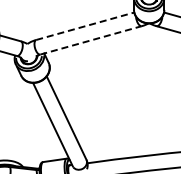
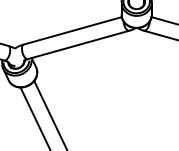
line: (85, 26) -> (72, 31), dashed -> solid
line: (91, 40) -> (78, 45), dashed -> solid

